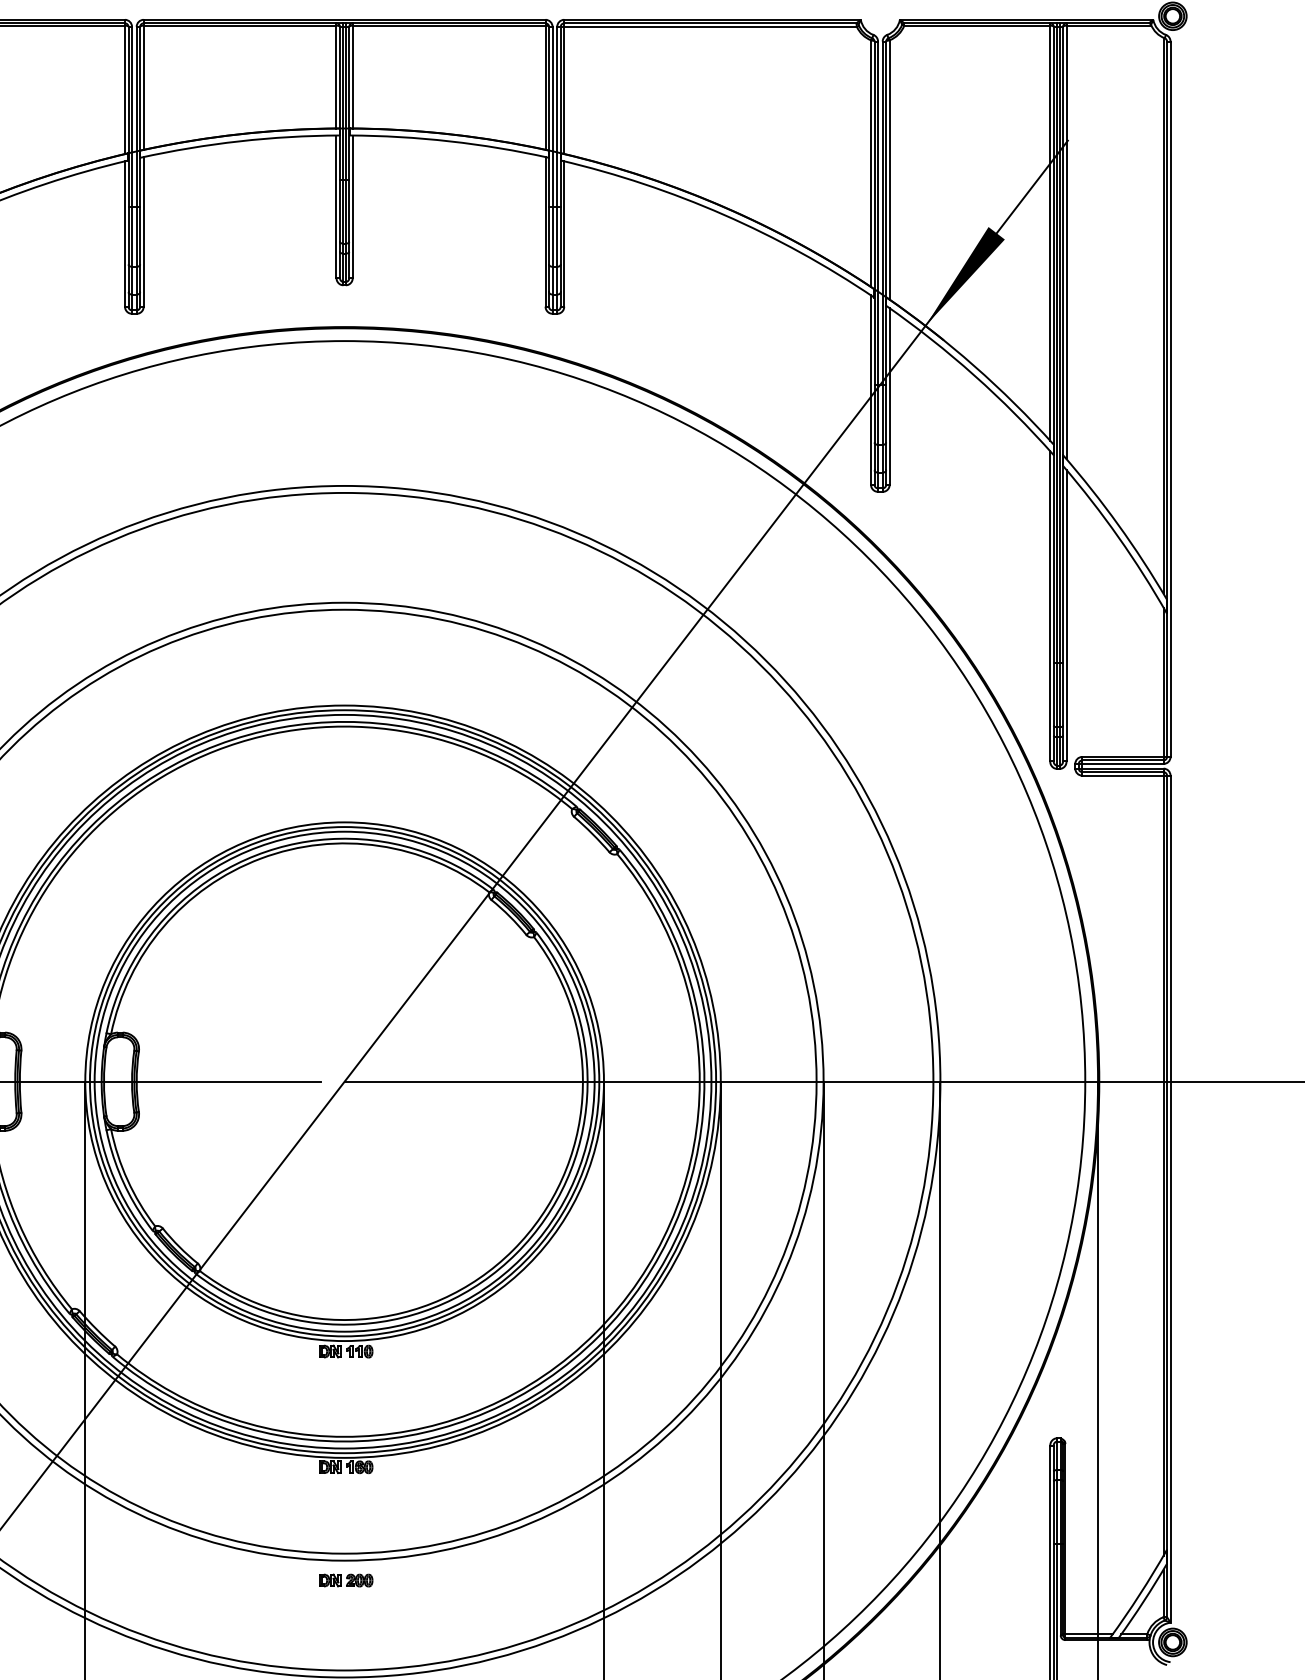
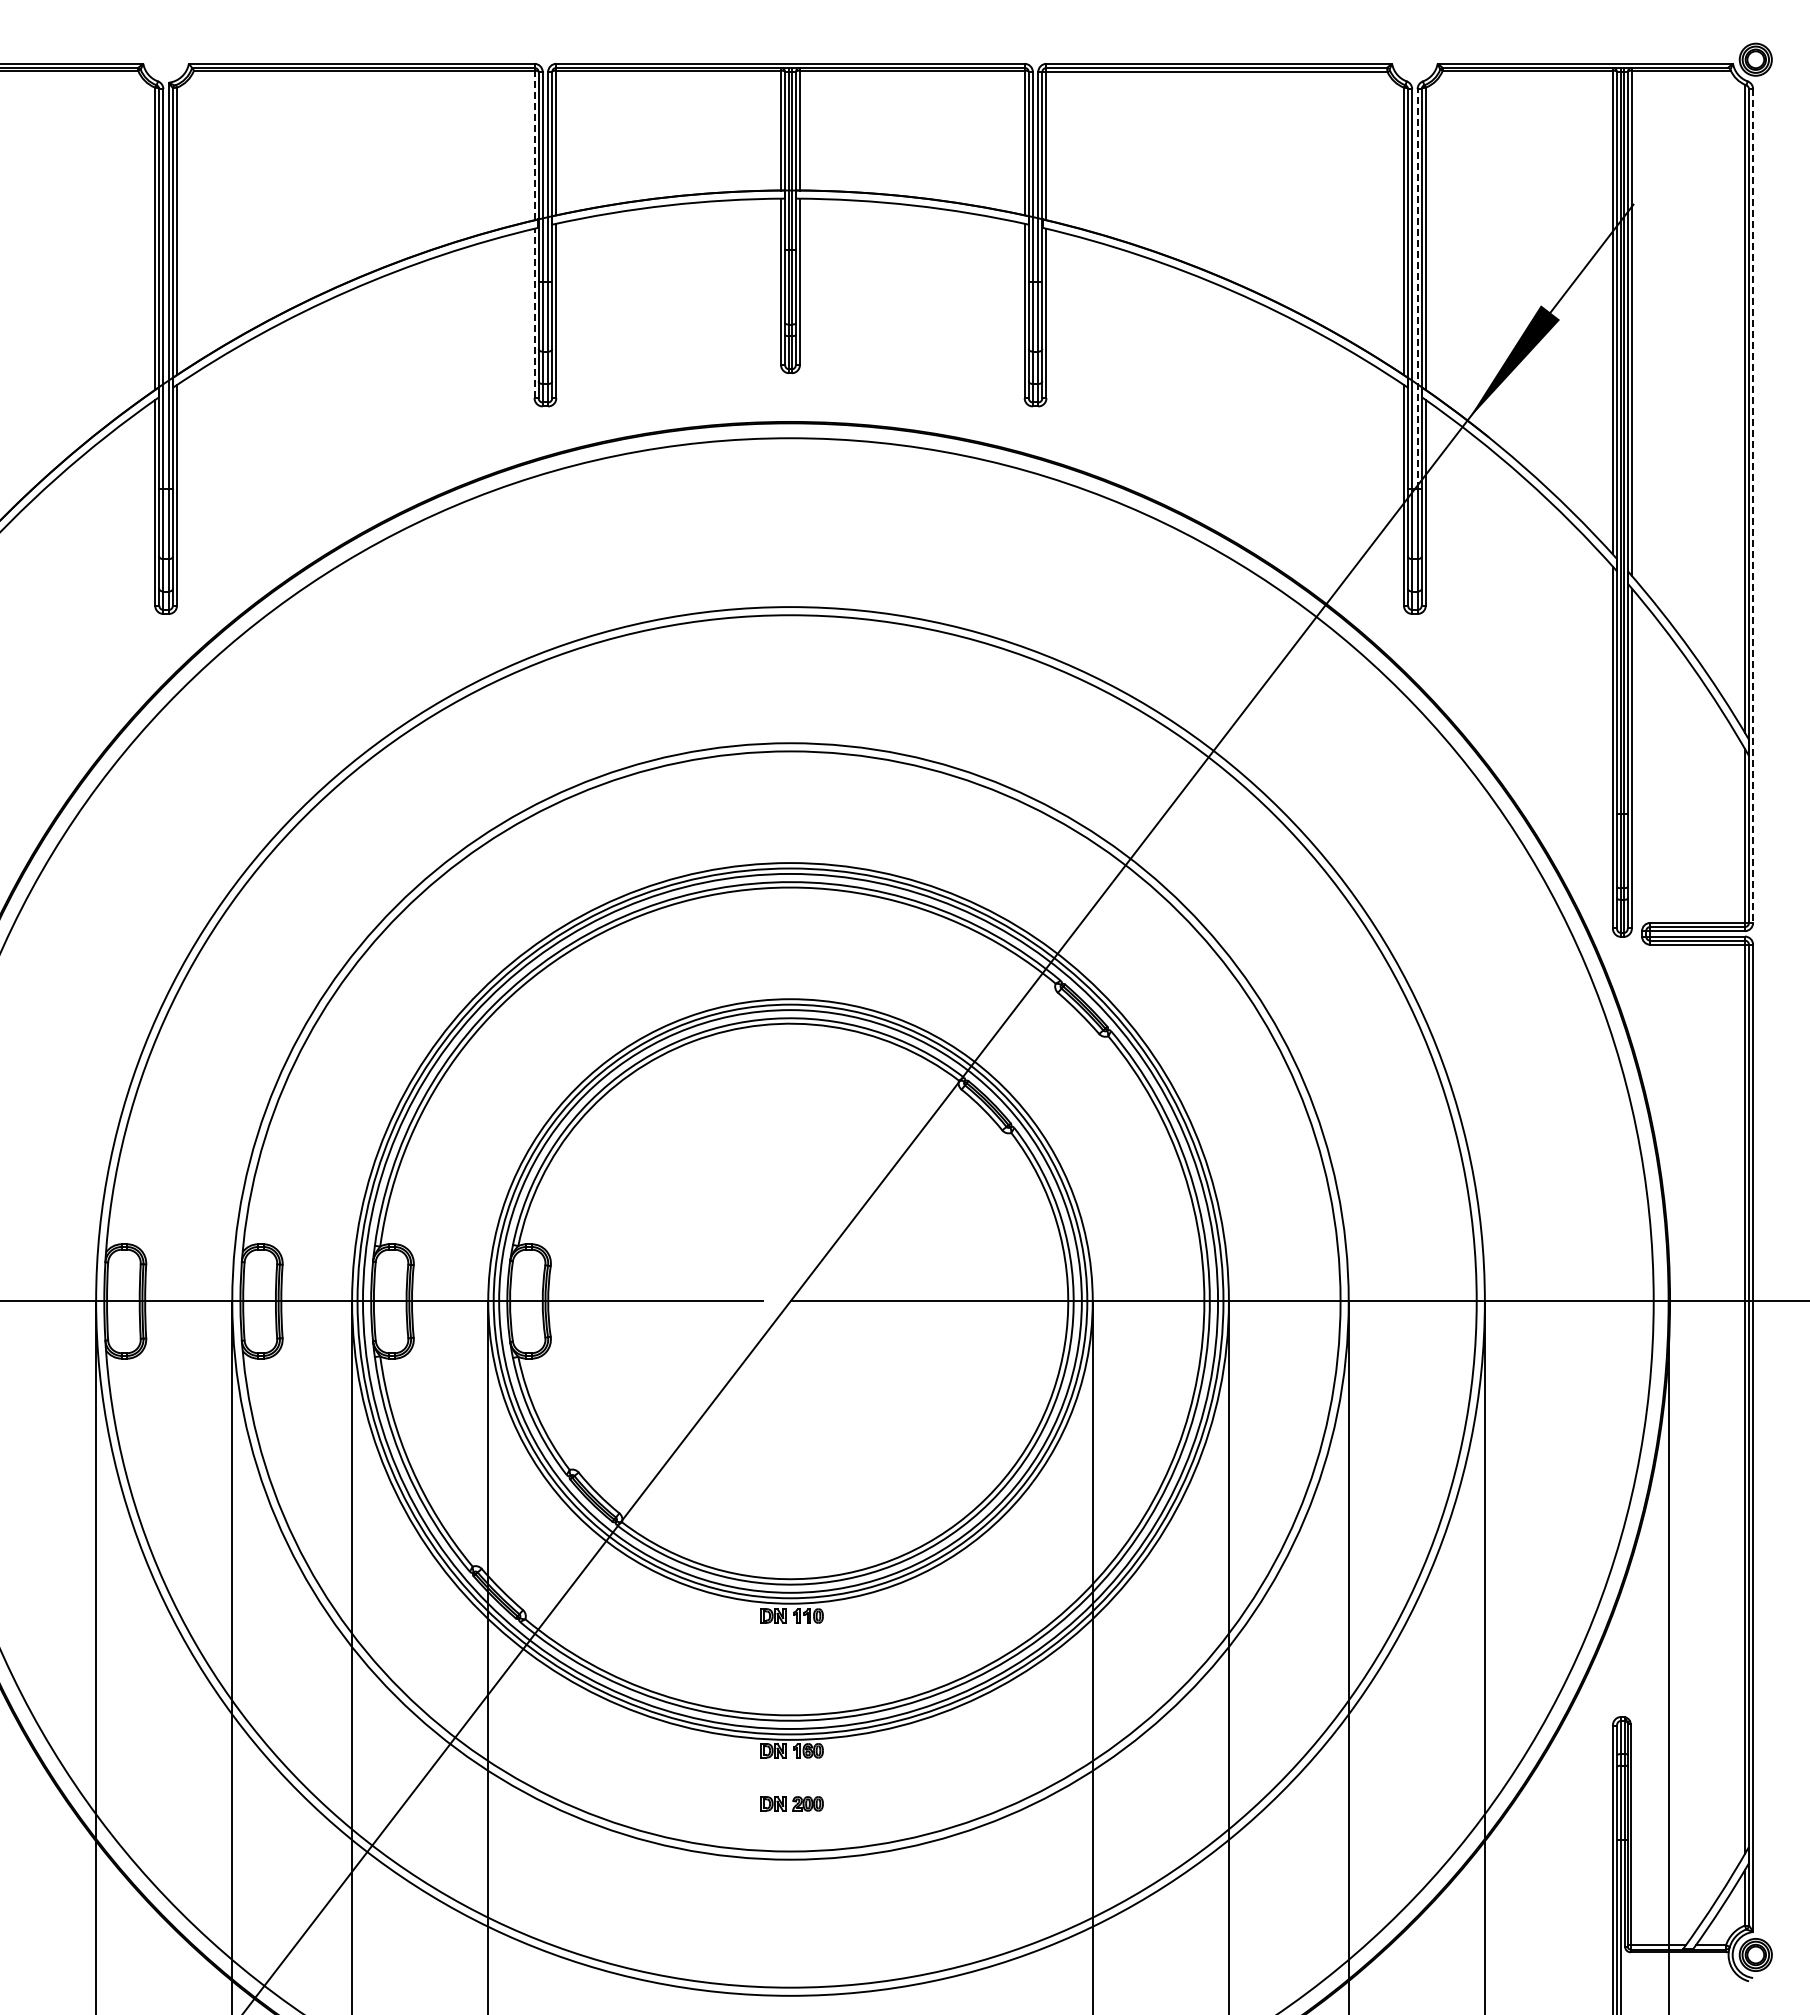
line: (124, 89) -> (534, 145), solid -> dashed
line: (882, 212) -> (1417, 288), solid -> dashed
line: (124, 234) -> (534, 313), solid -> dashed
line: (1170, 399) -> (1753, 506), solid -> dashed
part: (345, 1580) -> (791, 1803), moved

